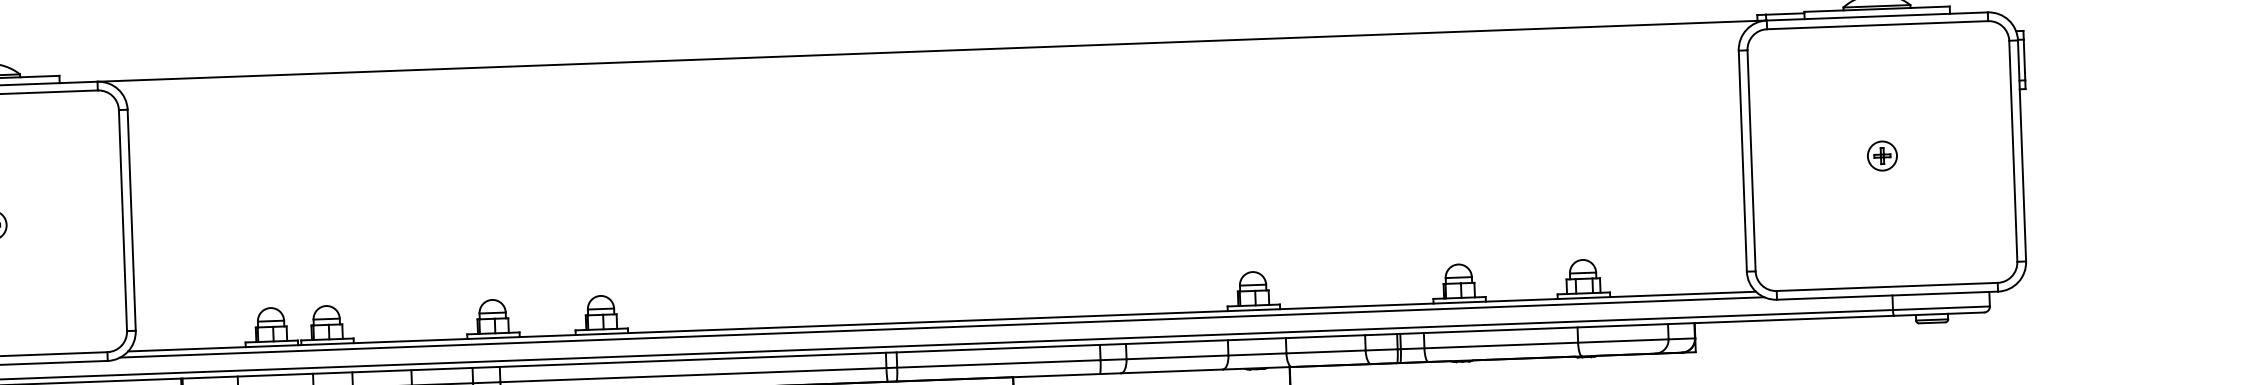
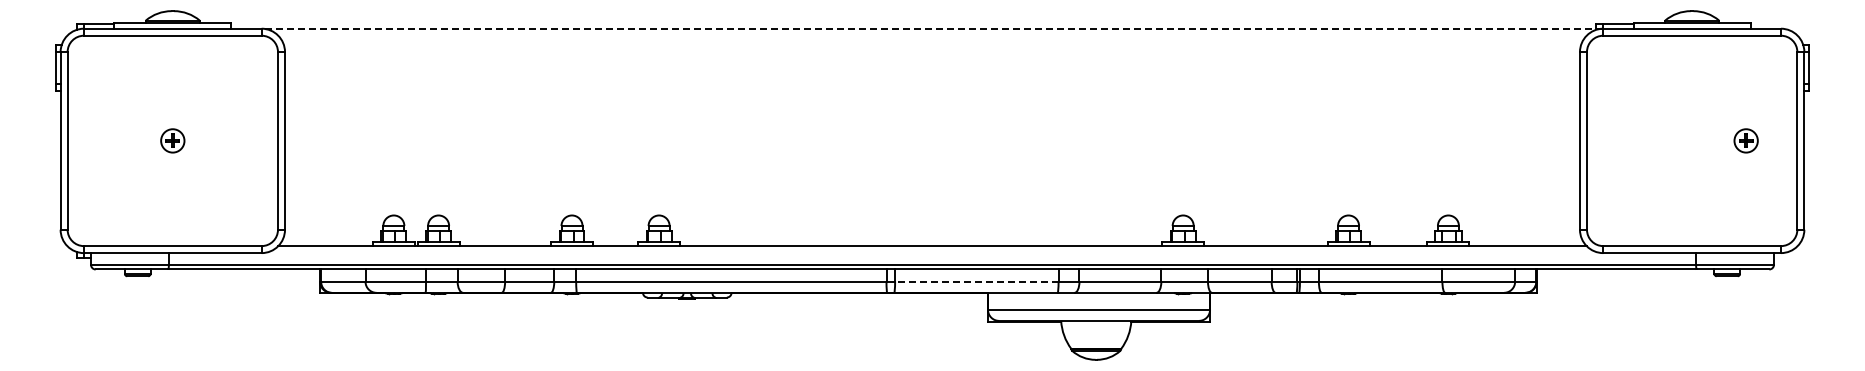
line: (932, 50) -> (932, 28), solid -> dashed
part: (1881, 155) -> (1745, 140), moved
line: (942, 327) -> (932, 250), removed
line: (998, 363) -> (976, 281), solid -> dashed

